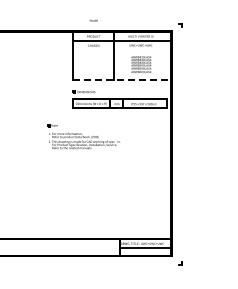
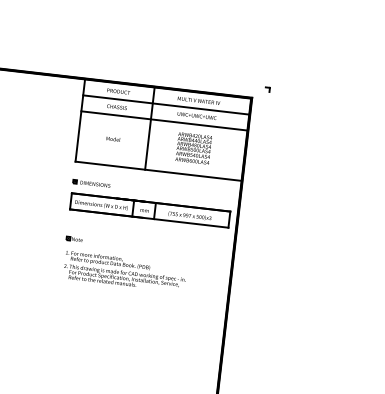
text: (93, 20) -> (112, 138), moved
line: (122, 50) -> (164, 120), added
line: (122, 80) -> (158, 171), dashed -> solid
part: (83, 136) -> (124, 263), moved

